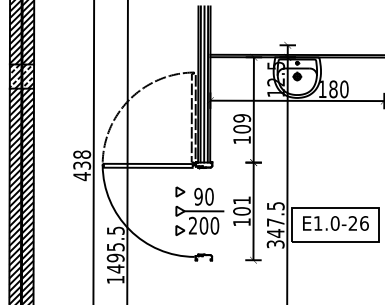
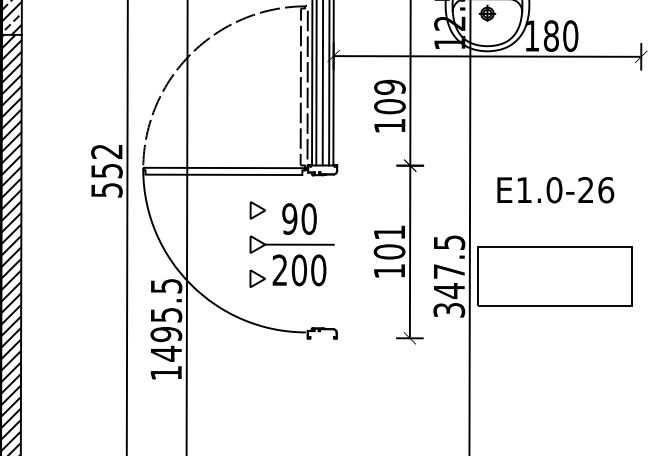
text: (82, 165) -> (107, 170), 438 -> 552
part: (199, 210) -> (291, 243), moved
text: (335, 223) -> (554, 190), moved

